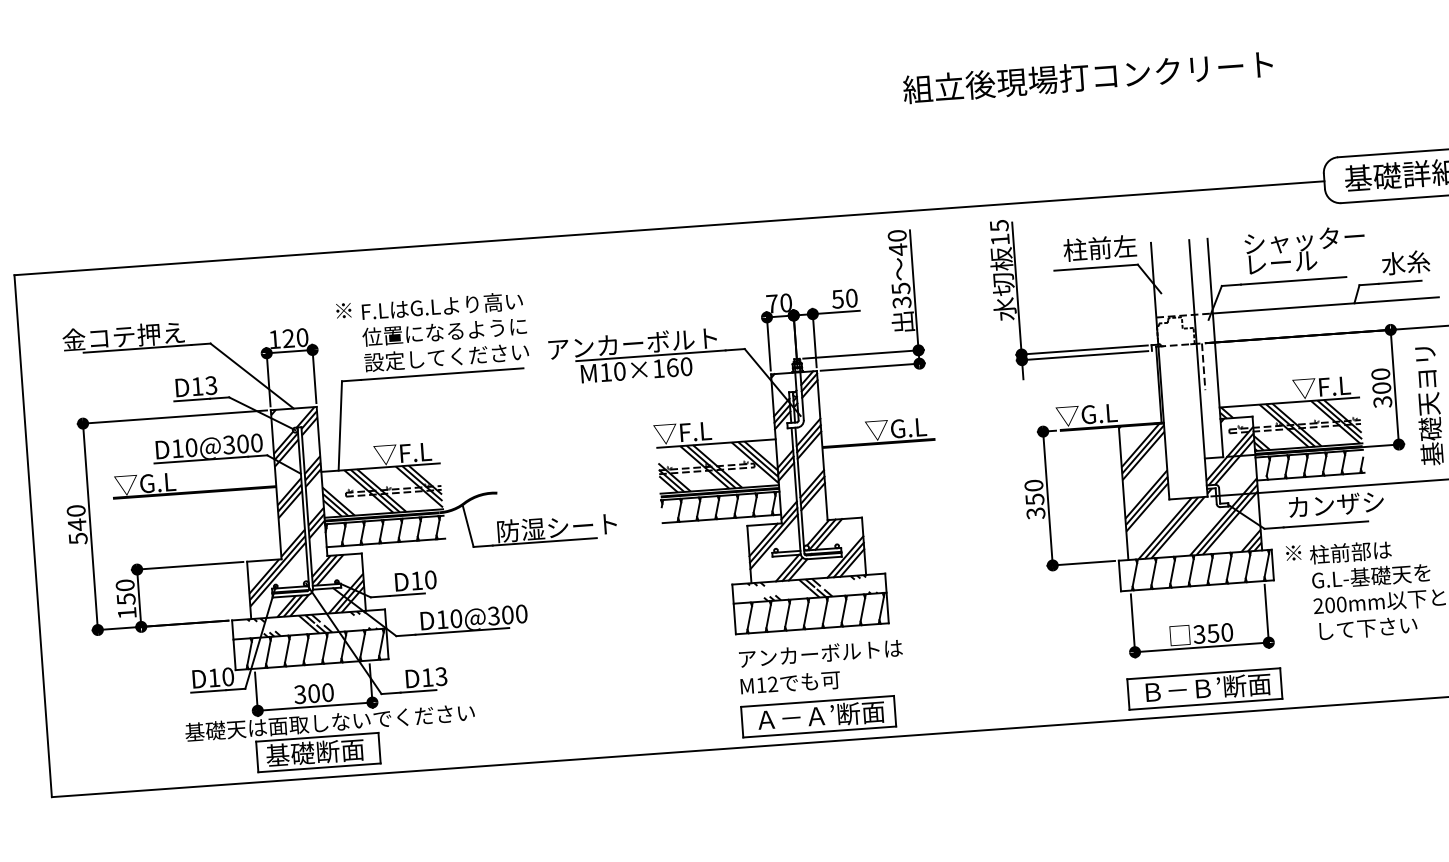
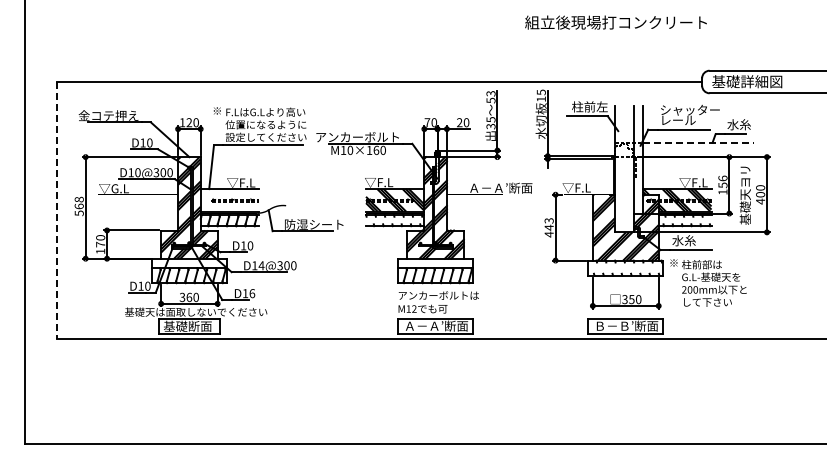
text: (1086, 76) -> (615, 22), moved
text: (896, 243) -> (490, 97), 40 -> 53
text: (837, 298) -> (459, 122), 50 -> 20
line: (1325, 304) -> (698, 142), solid -> dashed
text: (210, 384) -> (149, 142), D13 -> D10
text: (1380, 386) -> (722, 184), 300 -> 156
text: (1098, 412) -> (583, 187), ▽G.L -> ▽F.L
text: (930, 424) -> (500, 187), ▽G.L -> Ａ－Ａ’断面
hatch: (1314, 464) -> (687, 220), removed
hatch: (381, 490) -> (229, 200), removed
text: (1033, 499) -> (548, 227), 350 -> 443
text: (1334, 504) -> (695, 240), カンザシ -> 水糸
hatch: (719, 507) -> (394, 220), removed
text: (75, 516) -> (78, 202), 540 -> 568
line: (33, 536) -> (57, 210), solid -> dashed
hatch: (1195, 569) -> (625, 267), removed
hatch: (815, 588) -> (438, 263), removed
text: (125, 598) -> (100, 244), 150 -> 170
text: (456, 618) -> (261, 265), D10@300 -> D14@300
hatch: (315, 624) -> (192, 263), removed
text: (441, 676) -> (252, 293), D13 -> D16
text: (314, 691) -> (189, 296), 300 -> 360

